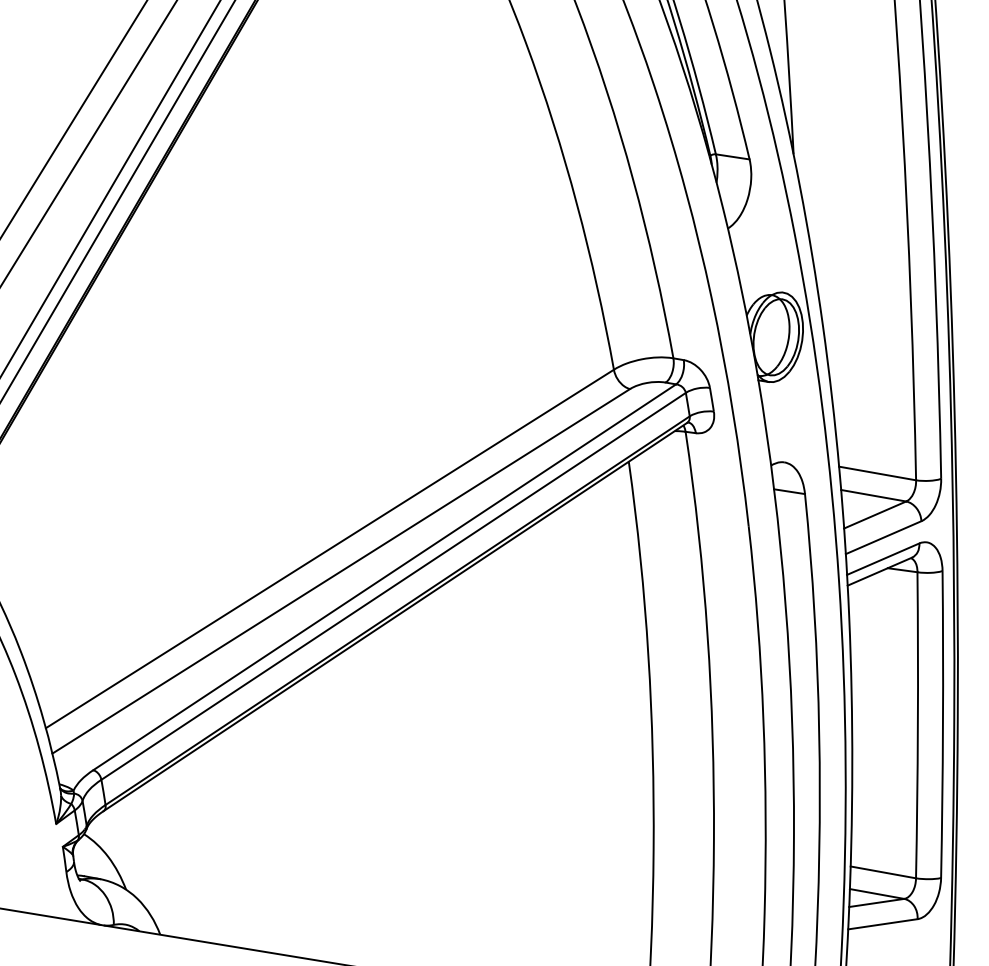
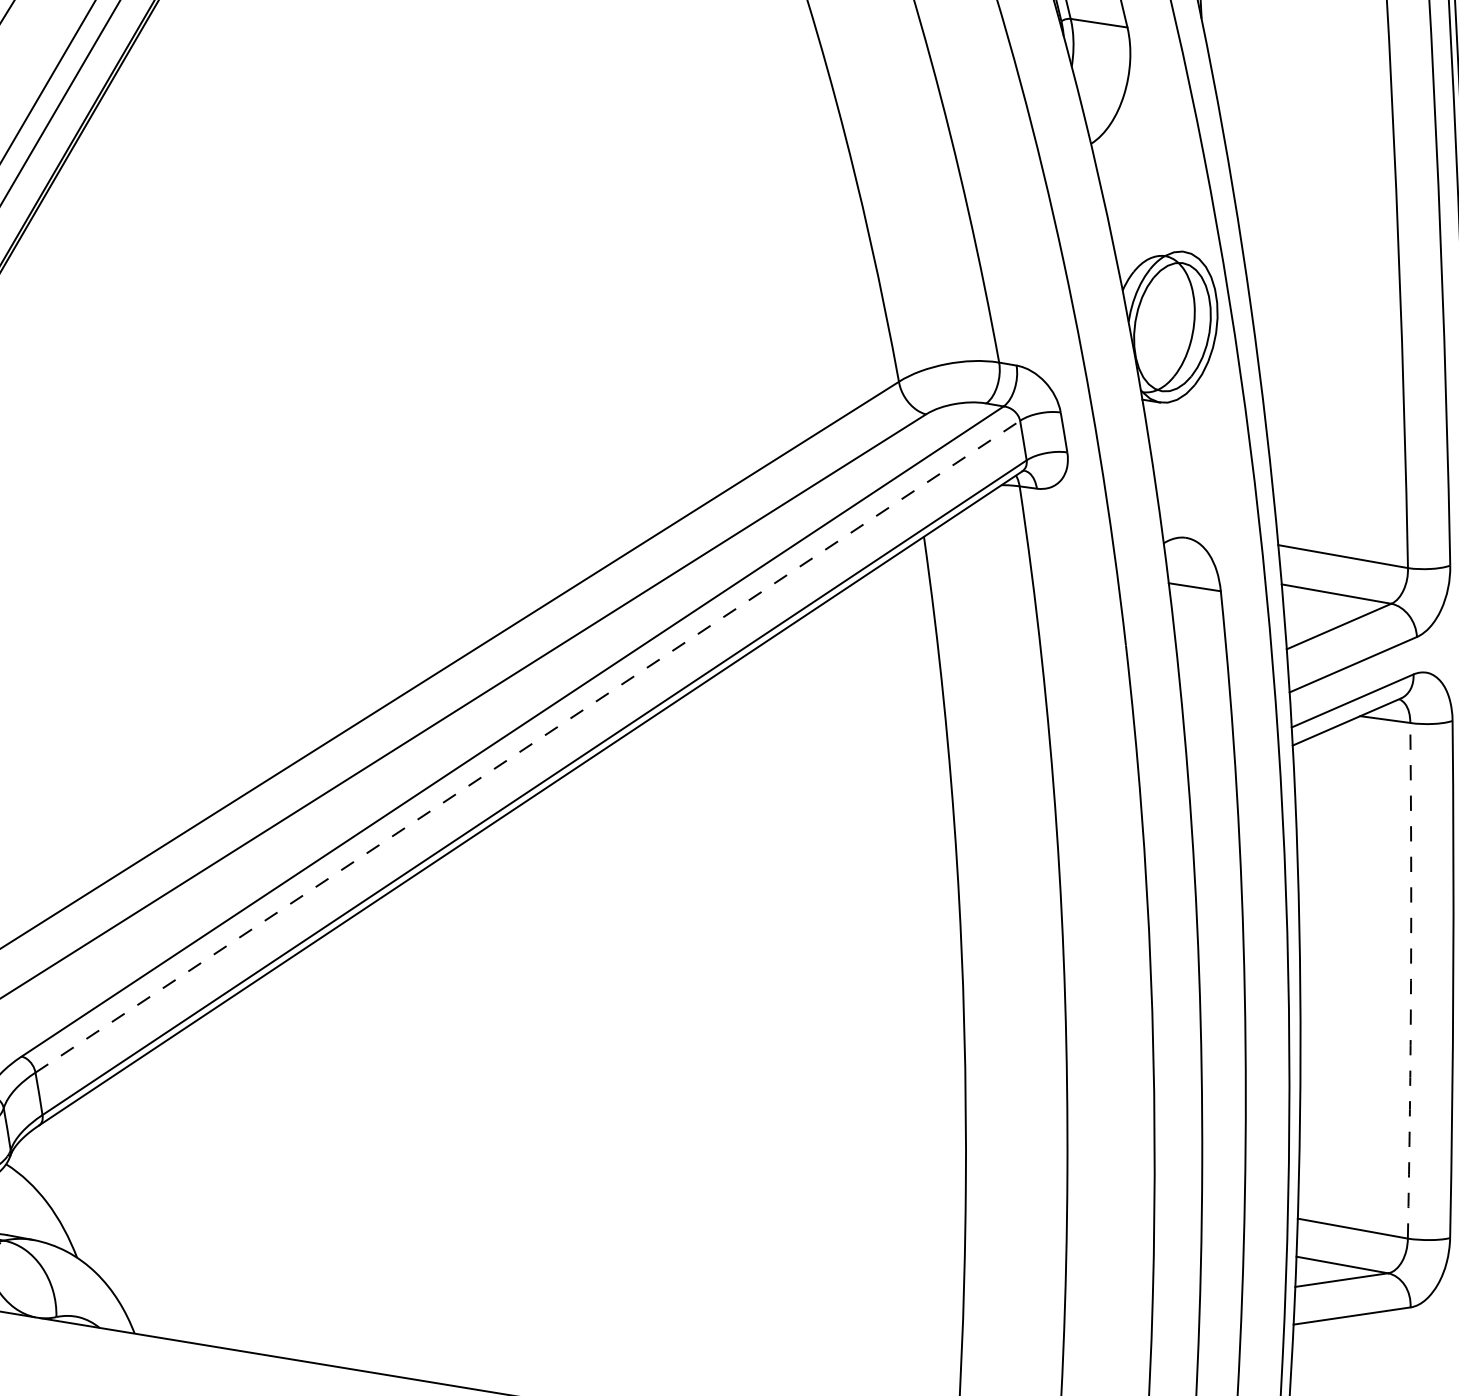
line: (394, 586) -> (529, 746), solid -> dashed
arc: (917, 725) -> (1410, 981), solid -> dashed

